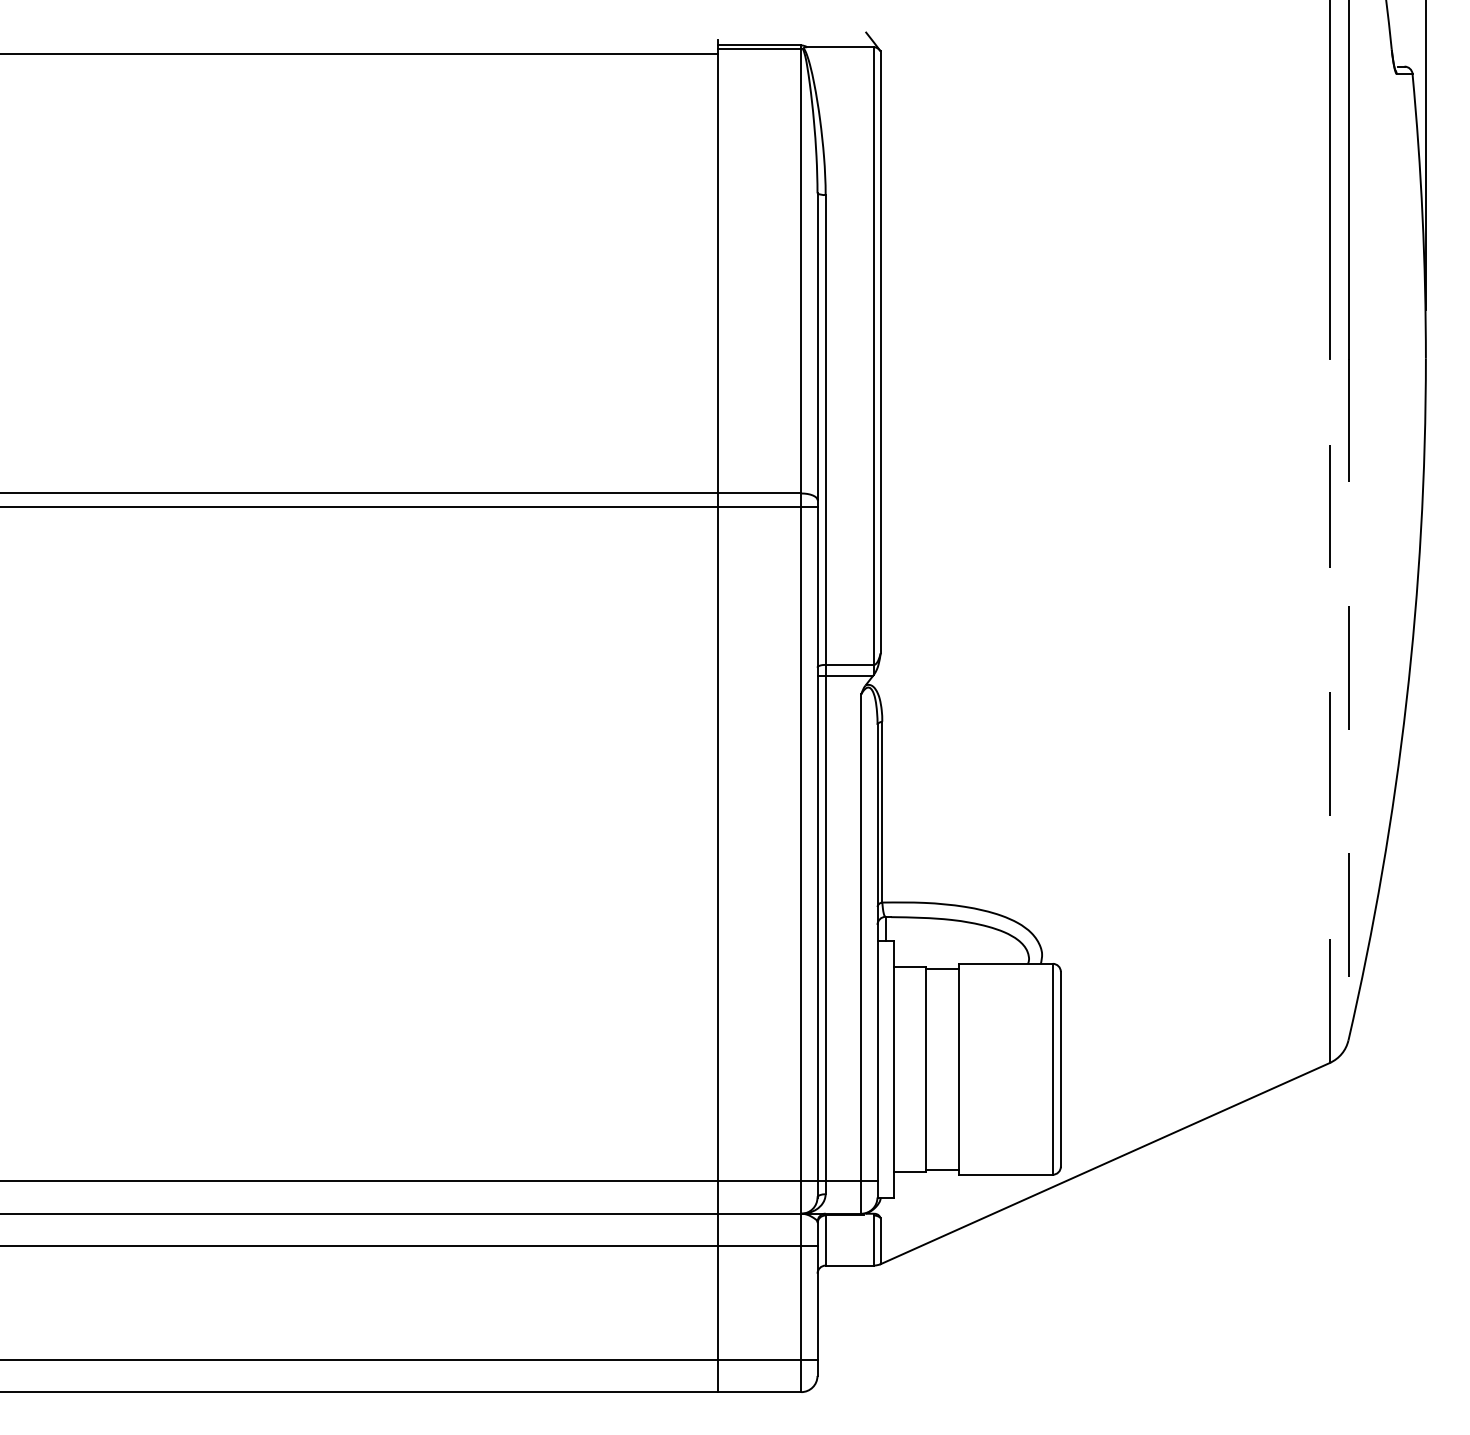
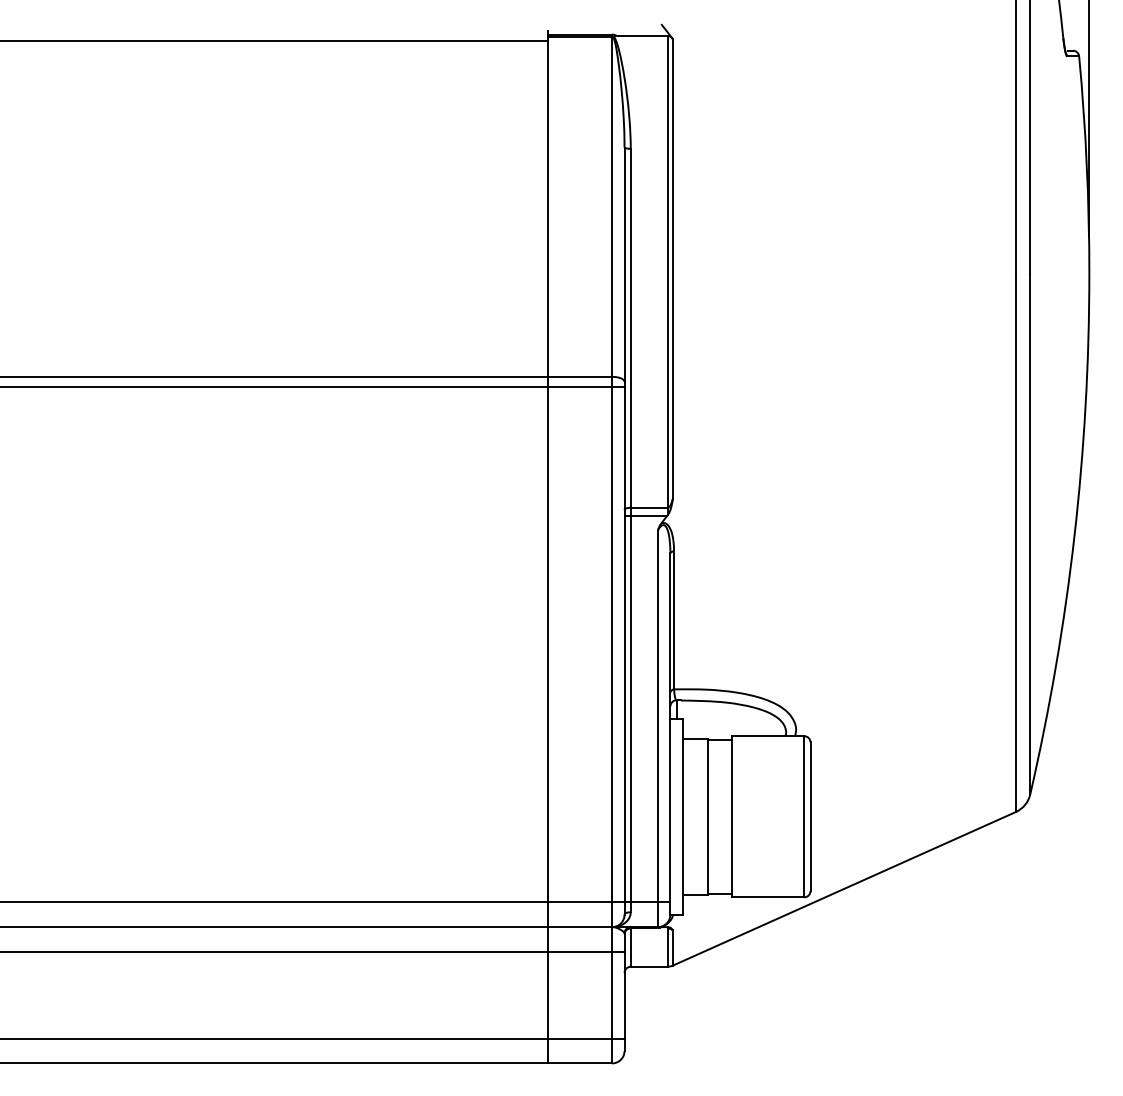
line: (1348, 699) -> (1030, 534), dashed -> solid
line: (1330, 710) -> (1016, 542), dashed -> solid

